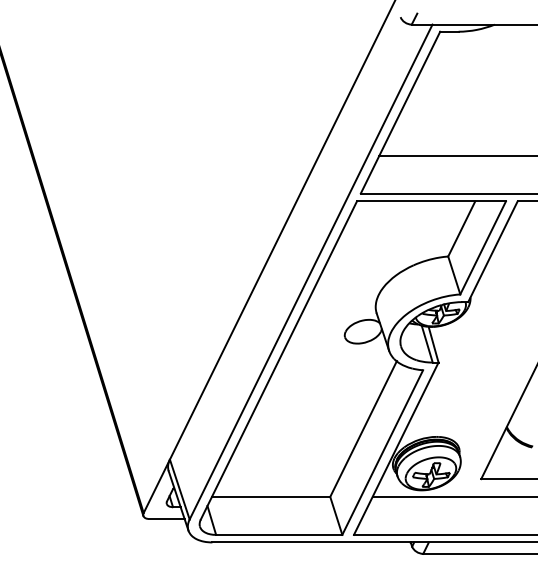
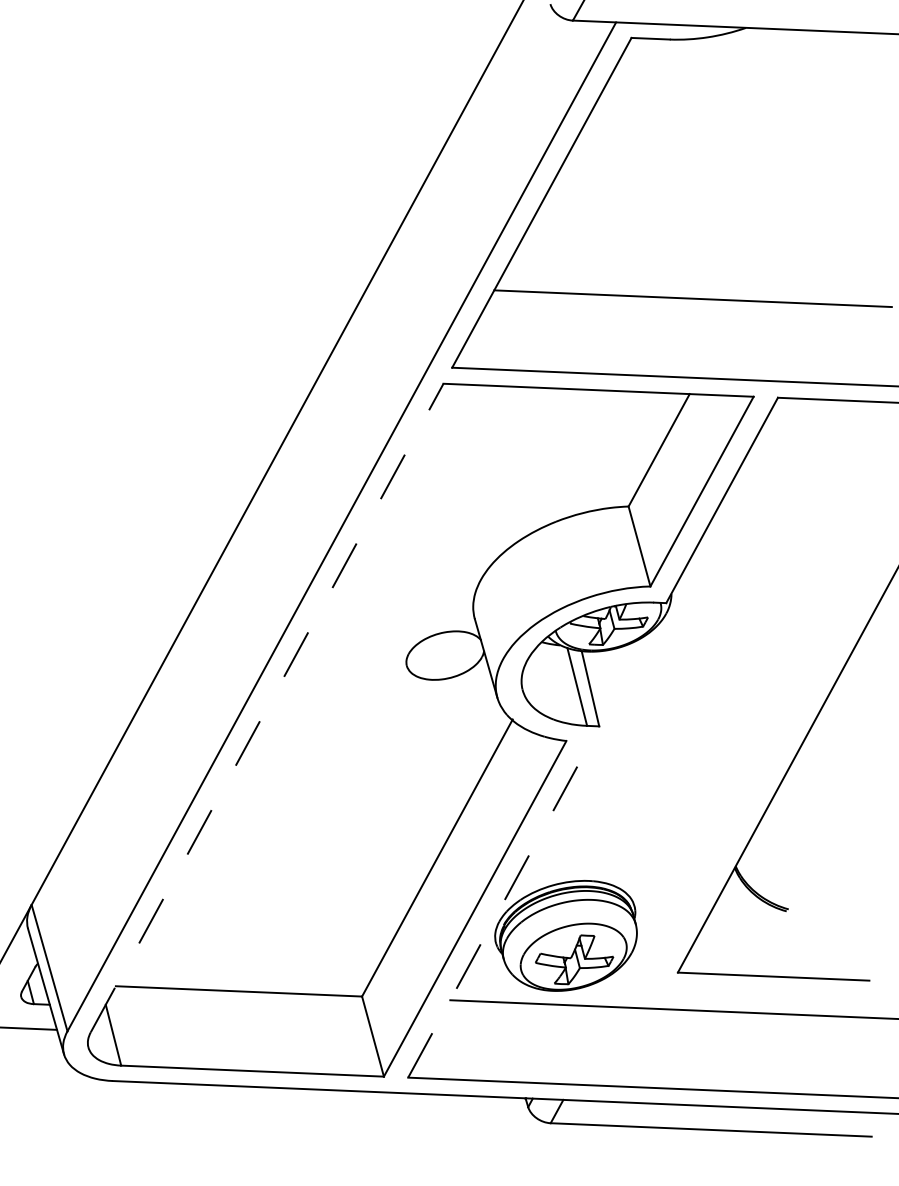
line: (279, 360) -> (268, 708), solid -> dashed
line: (396, 448) -> (504, 901), solid -> dashed

